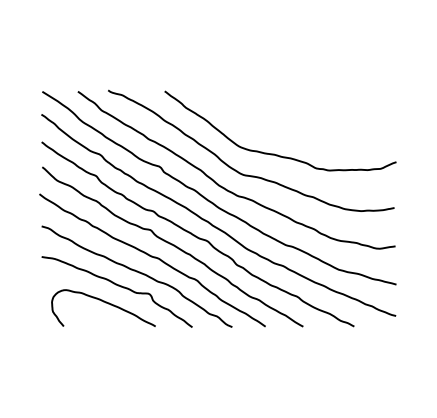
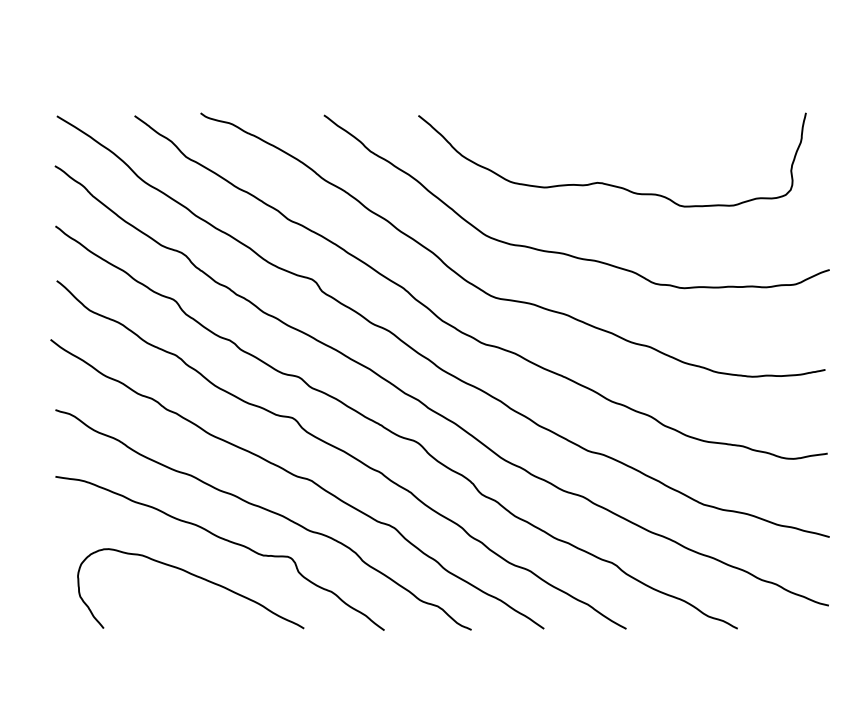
curve: (293, 121) -> (604, 181), added

